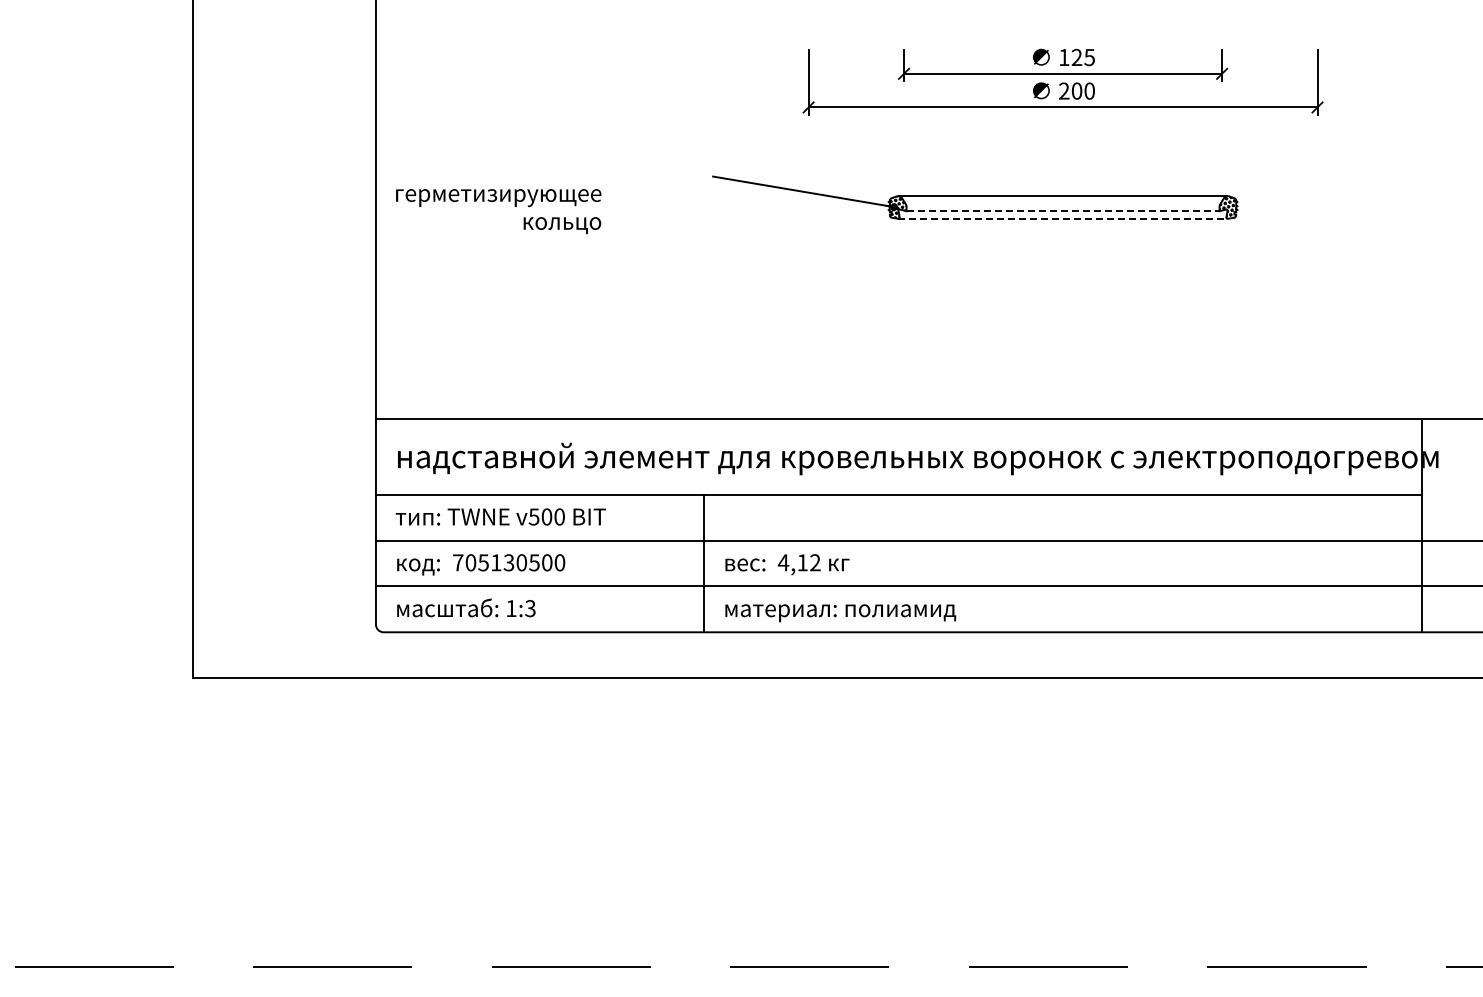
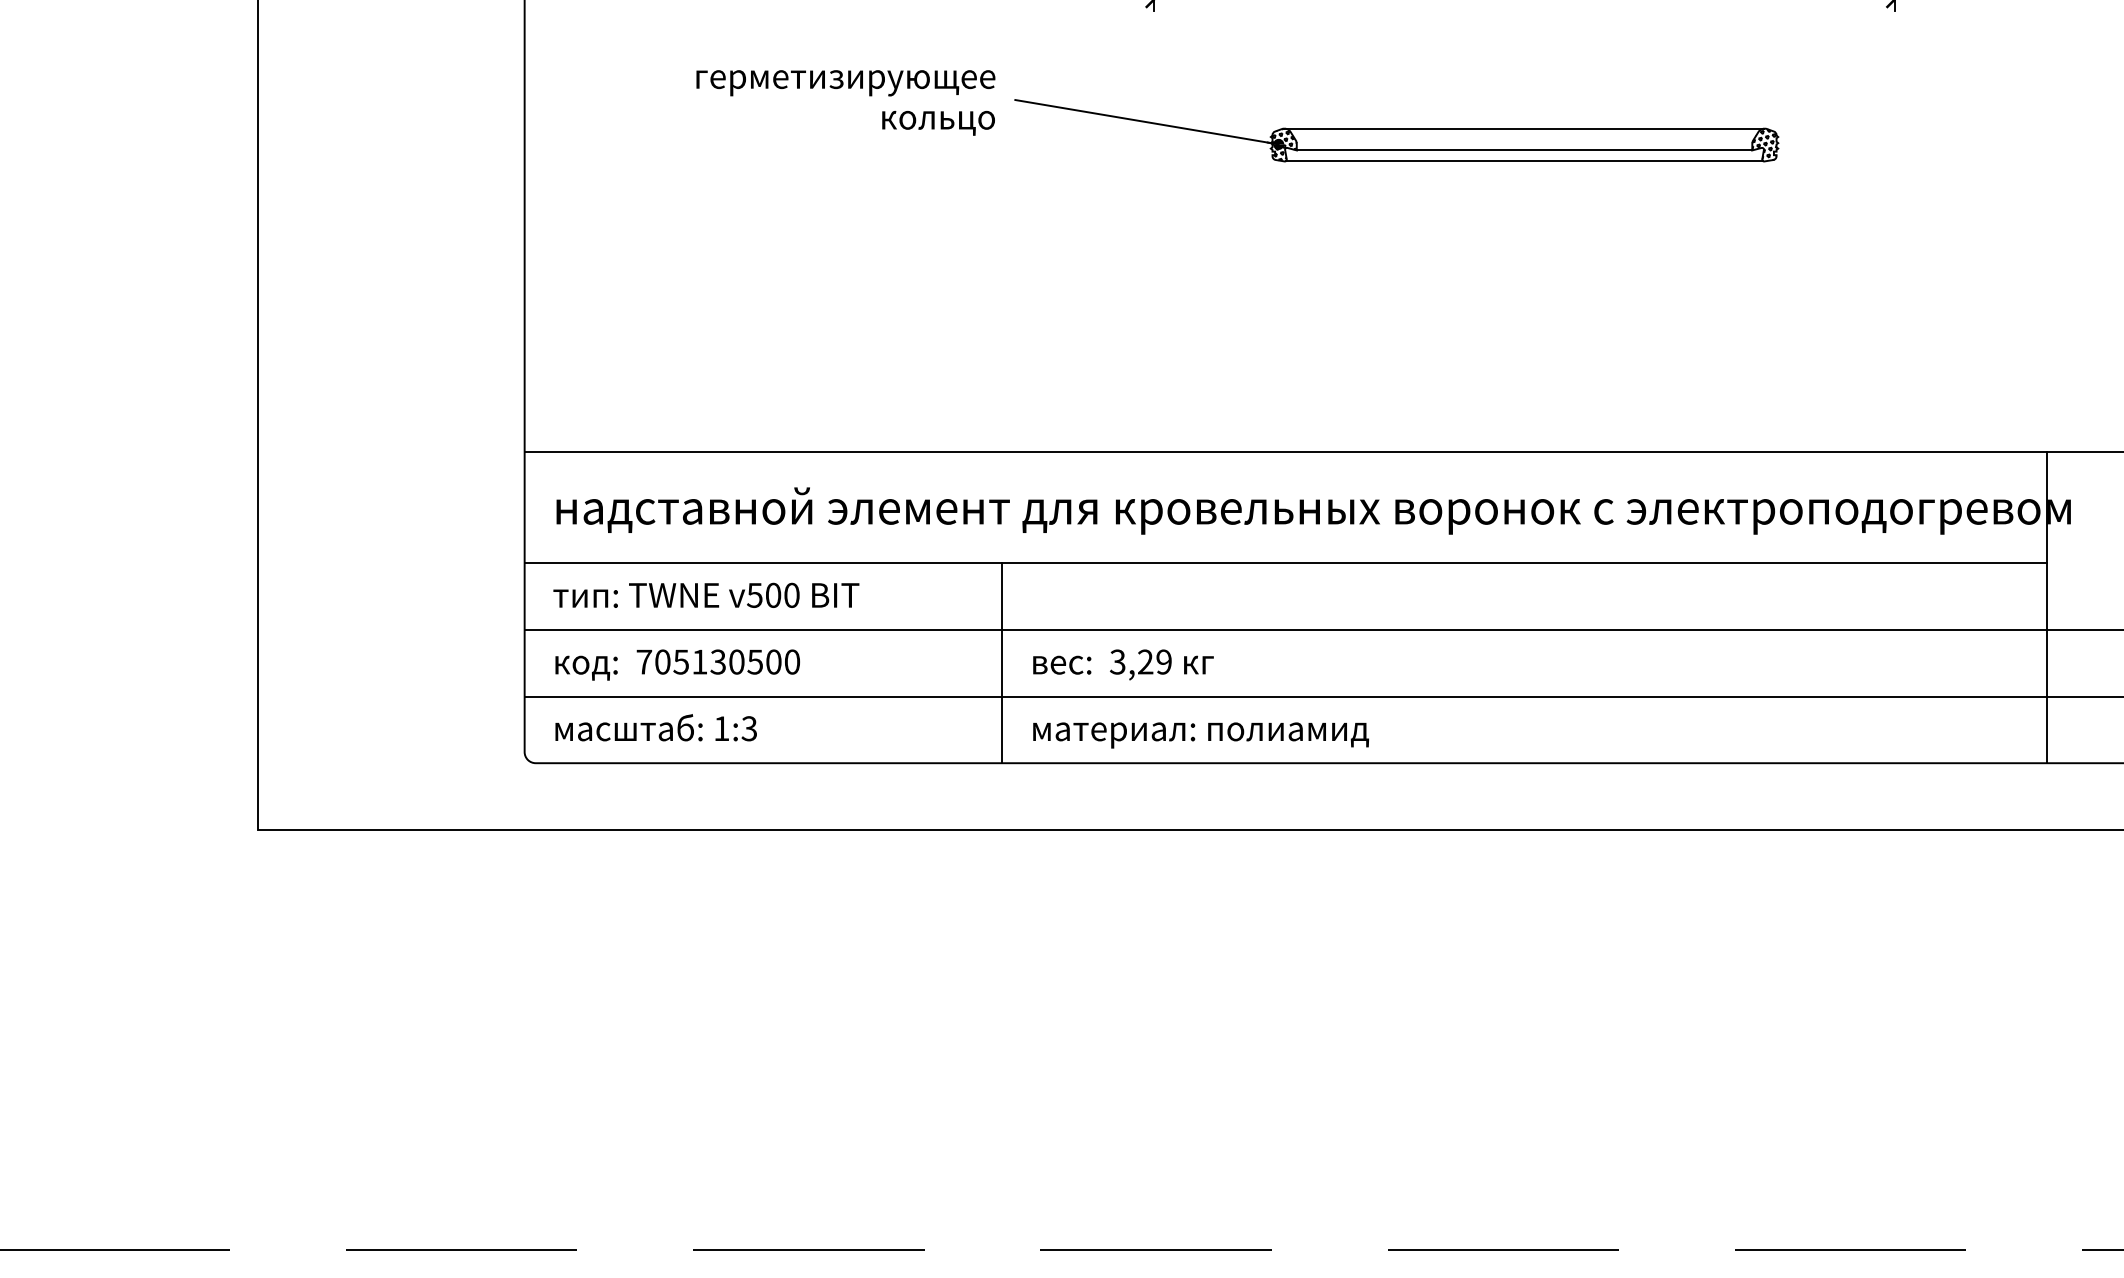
text: (498, 211) -> (845, 102), moved
line: (1063, 211) -> (1525, 150), dashed -> solid
line: (1063, 218) -> (1525, 161), dashed -> solid
text: (798, 562) -> (1139, 661), 4,12 -> 3,29

